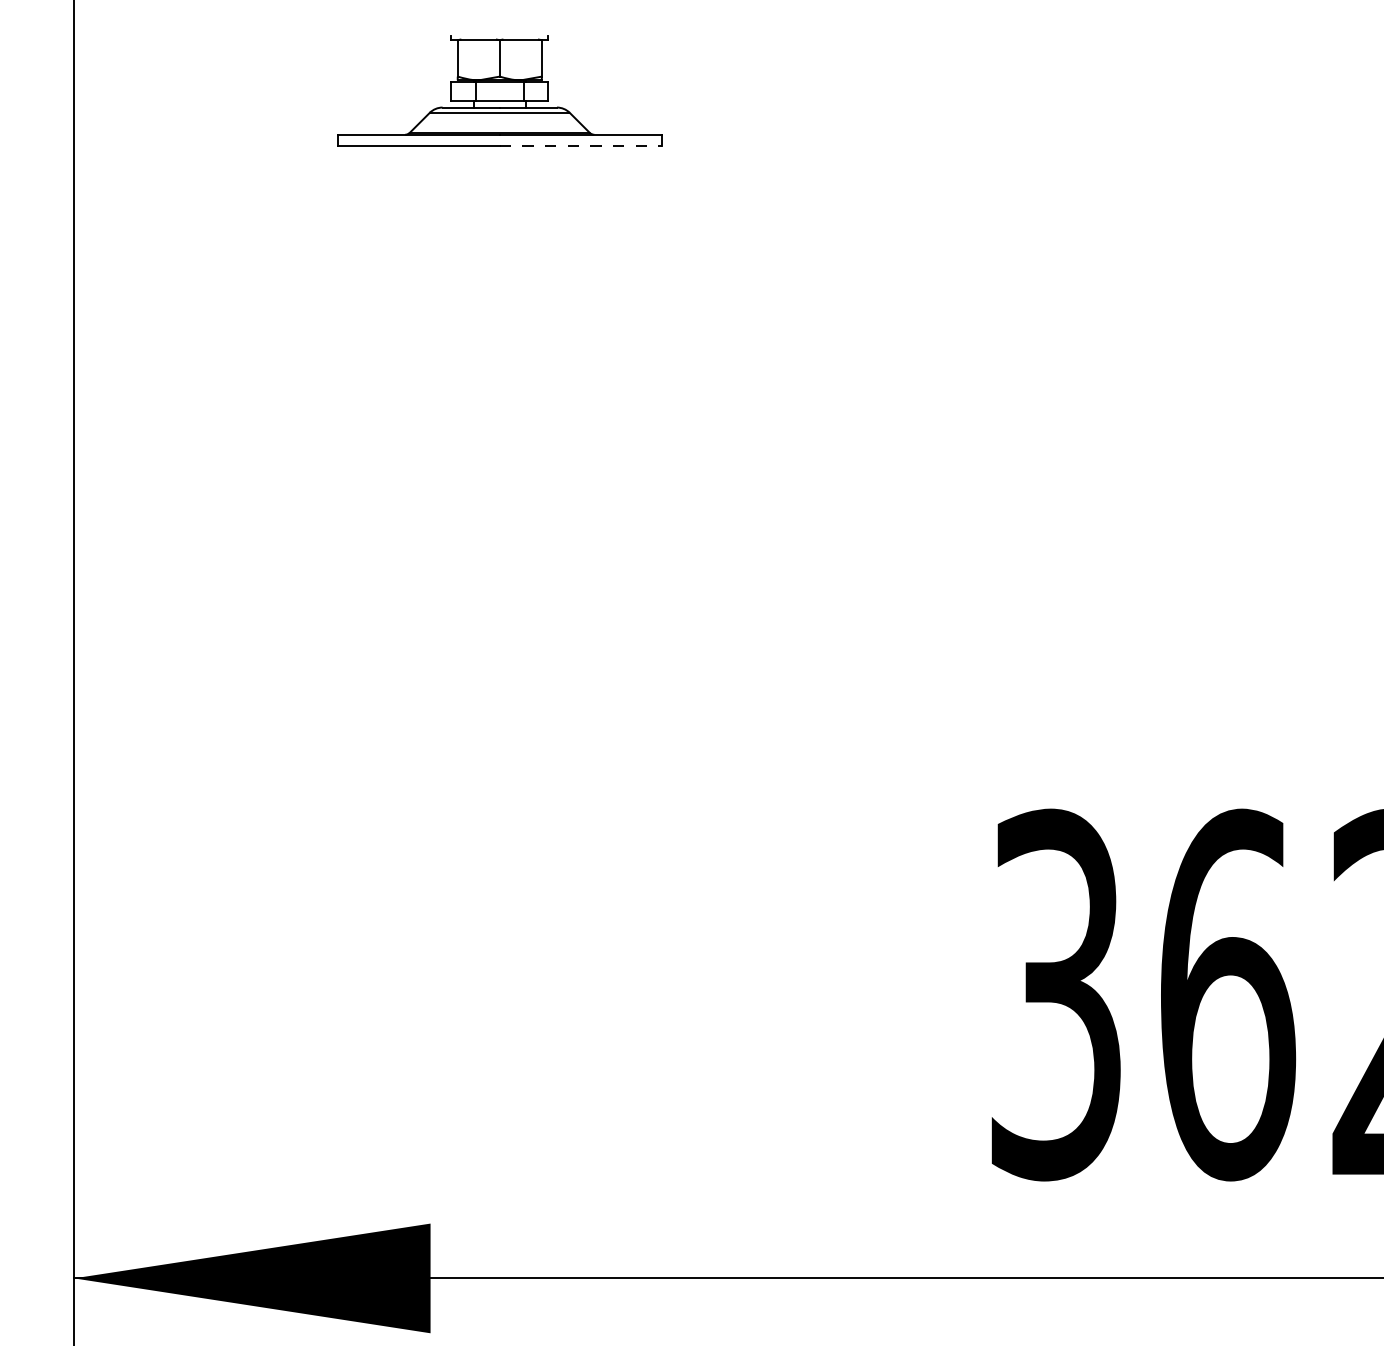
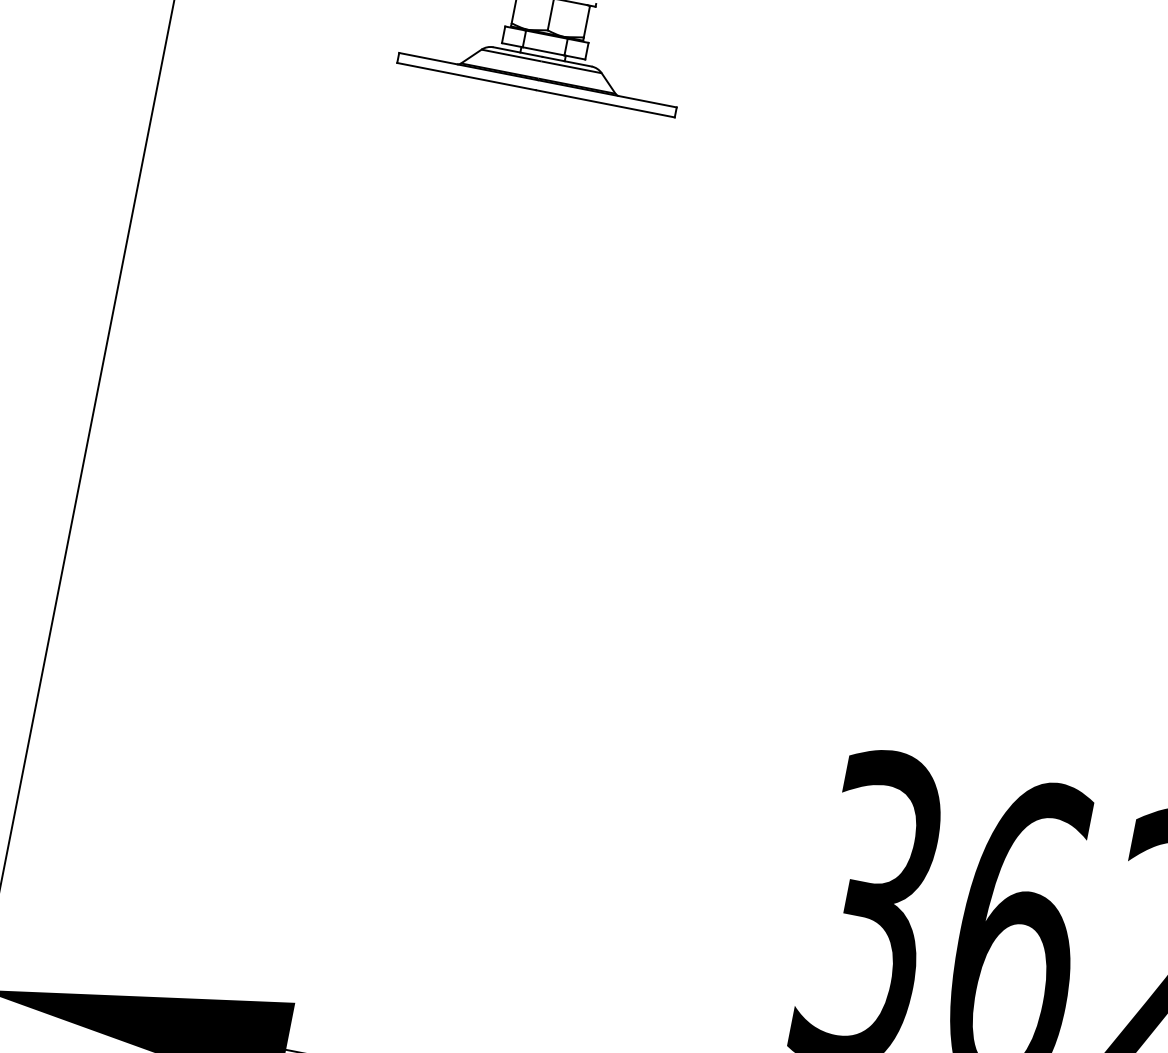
line: (580, 146) -> (605, 103), dashed -> solid

